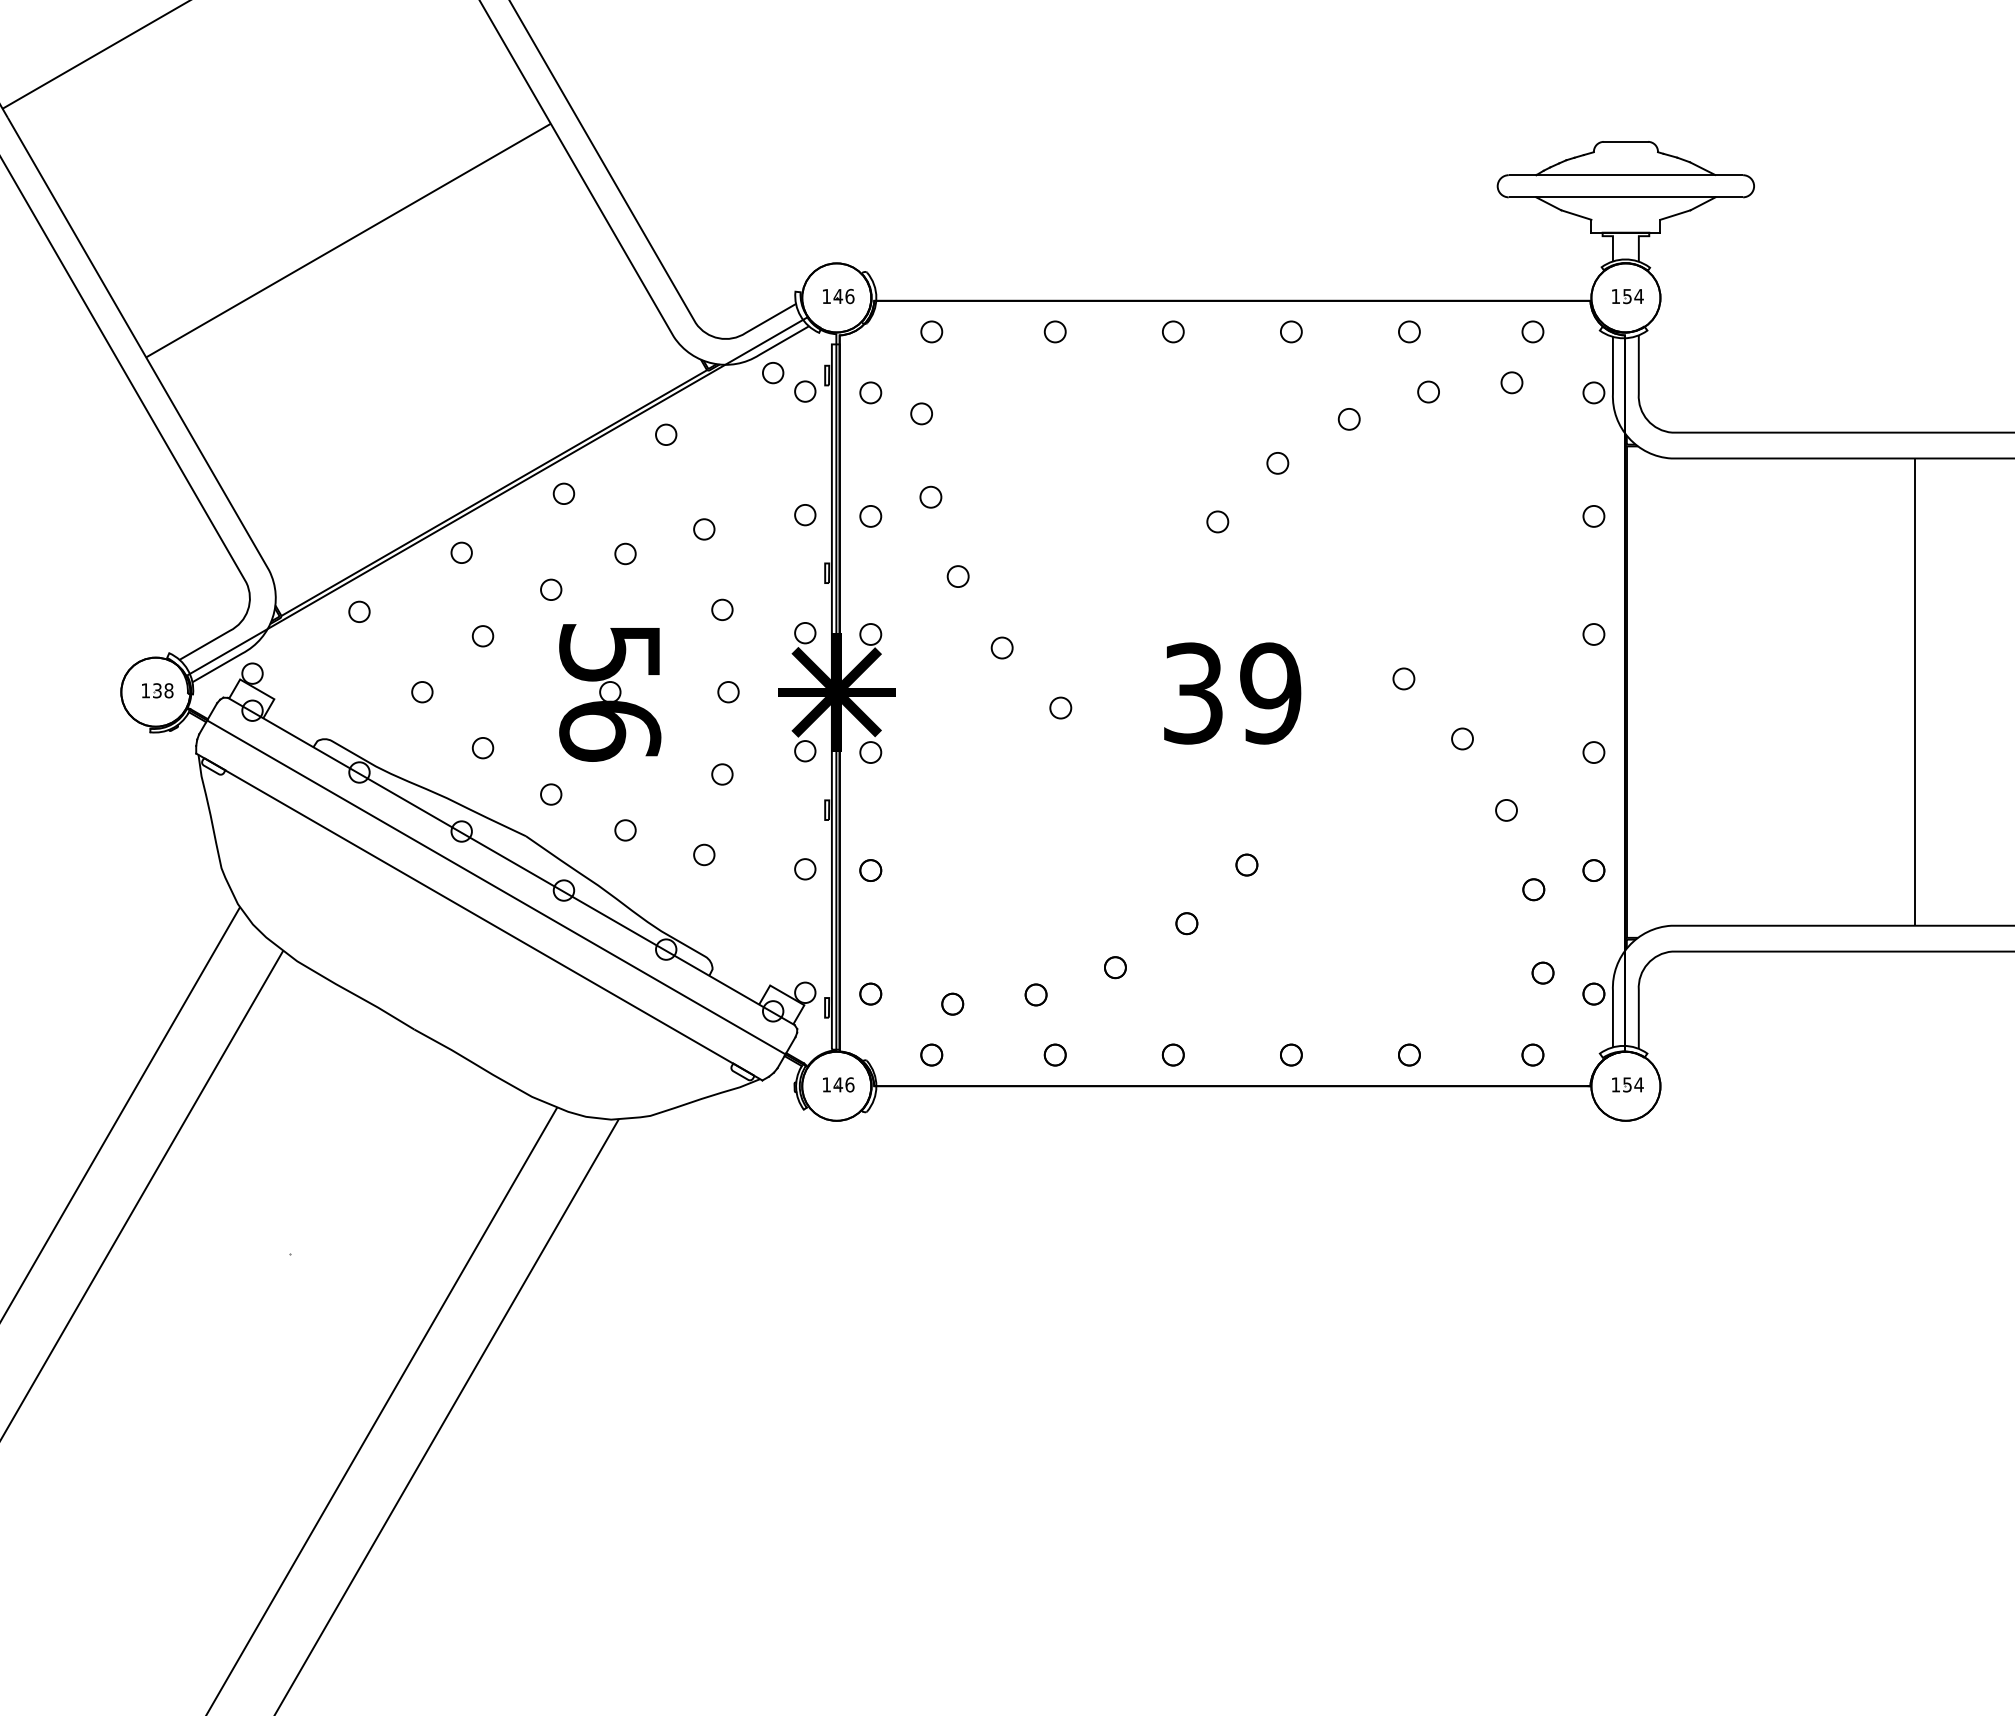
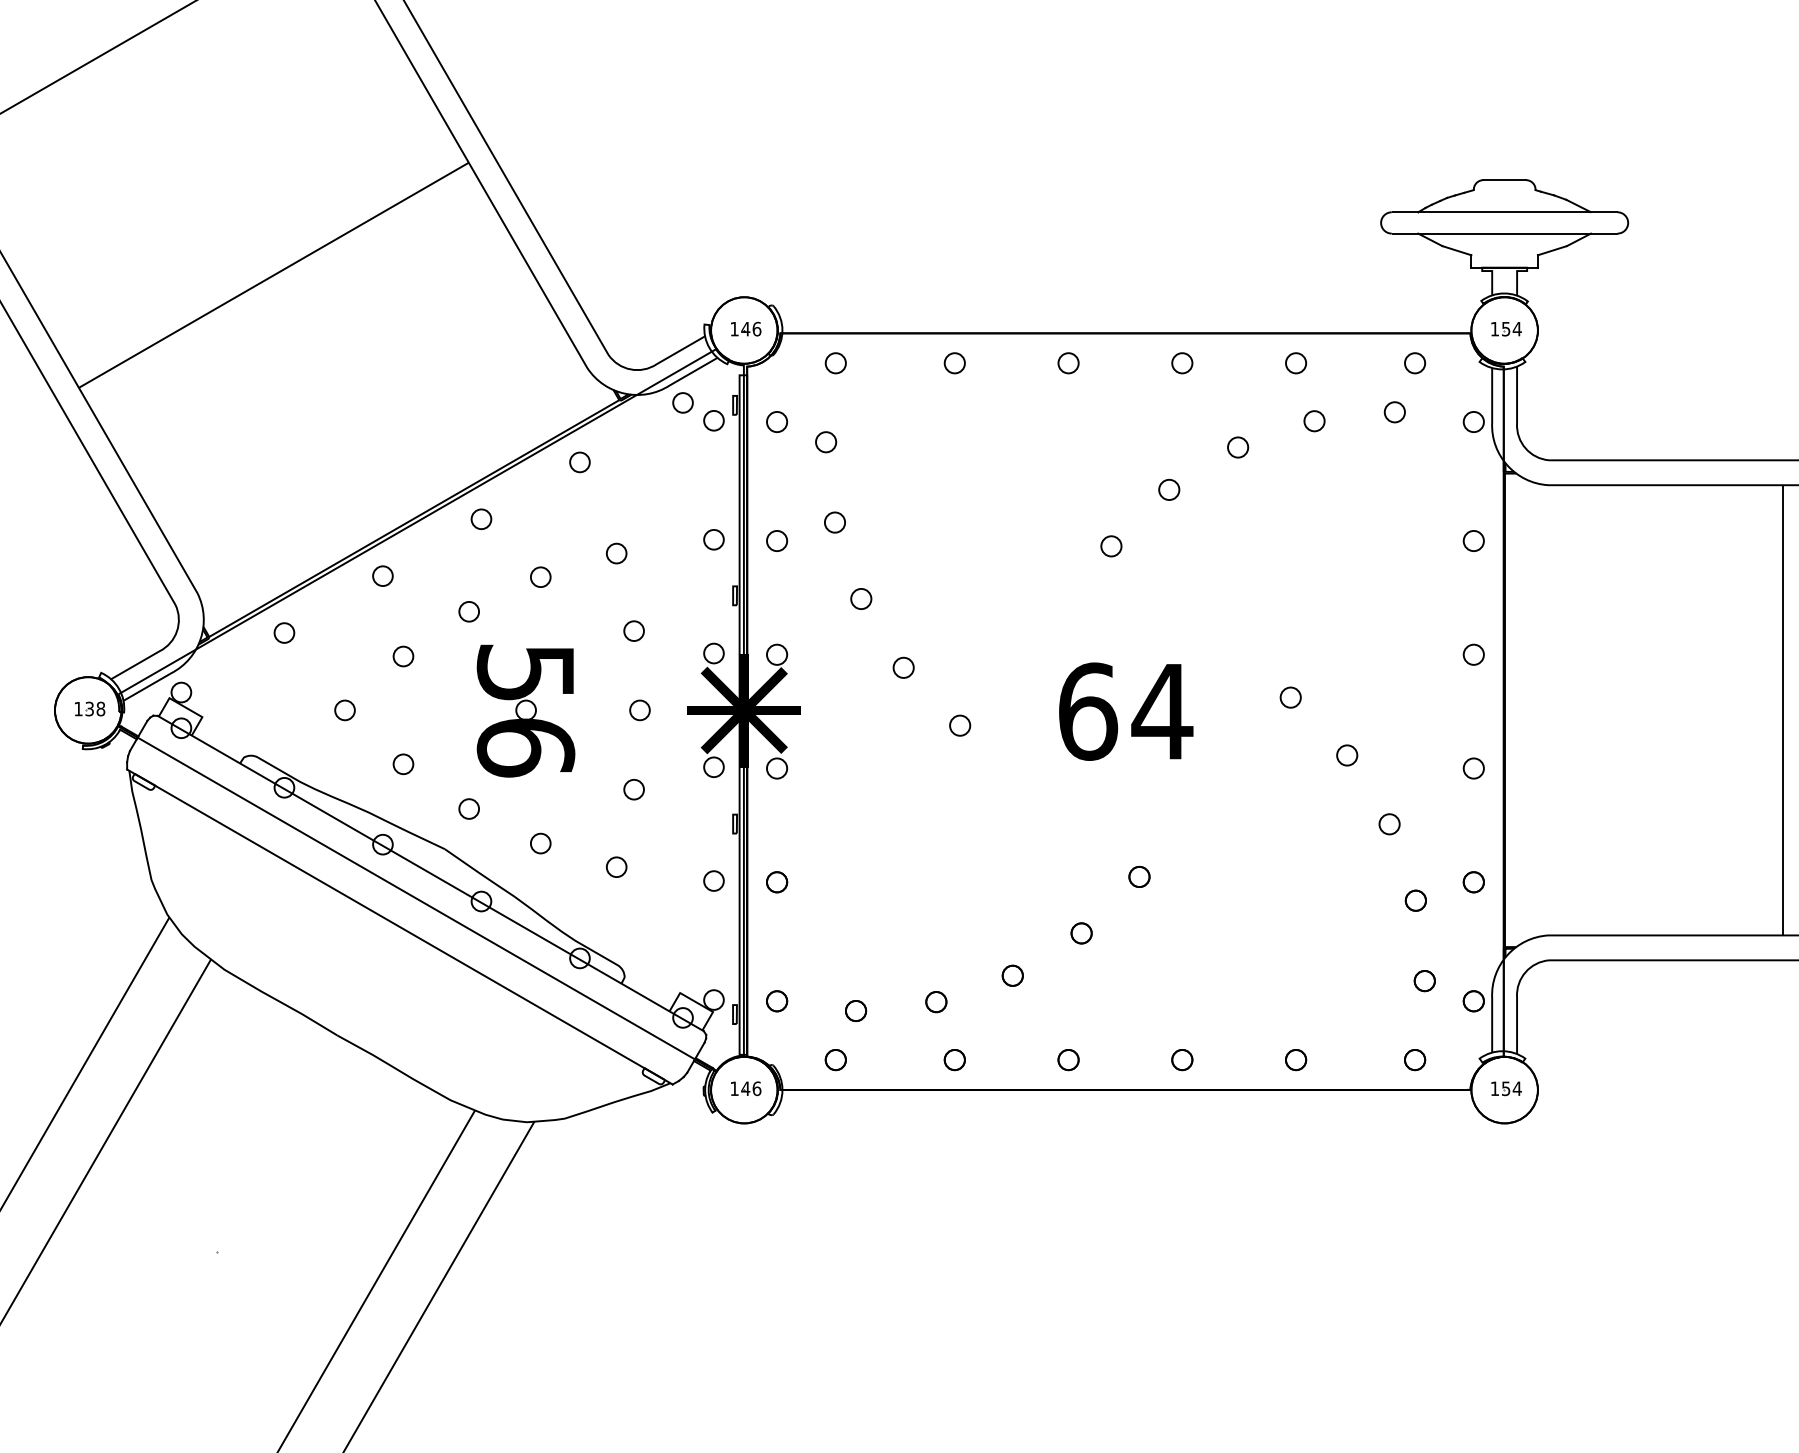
text: (1232, 693) -> (1125, 711), 39 -> 64

